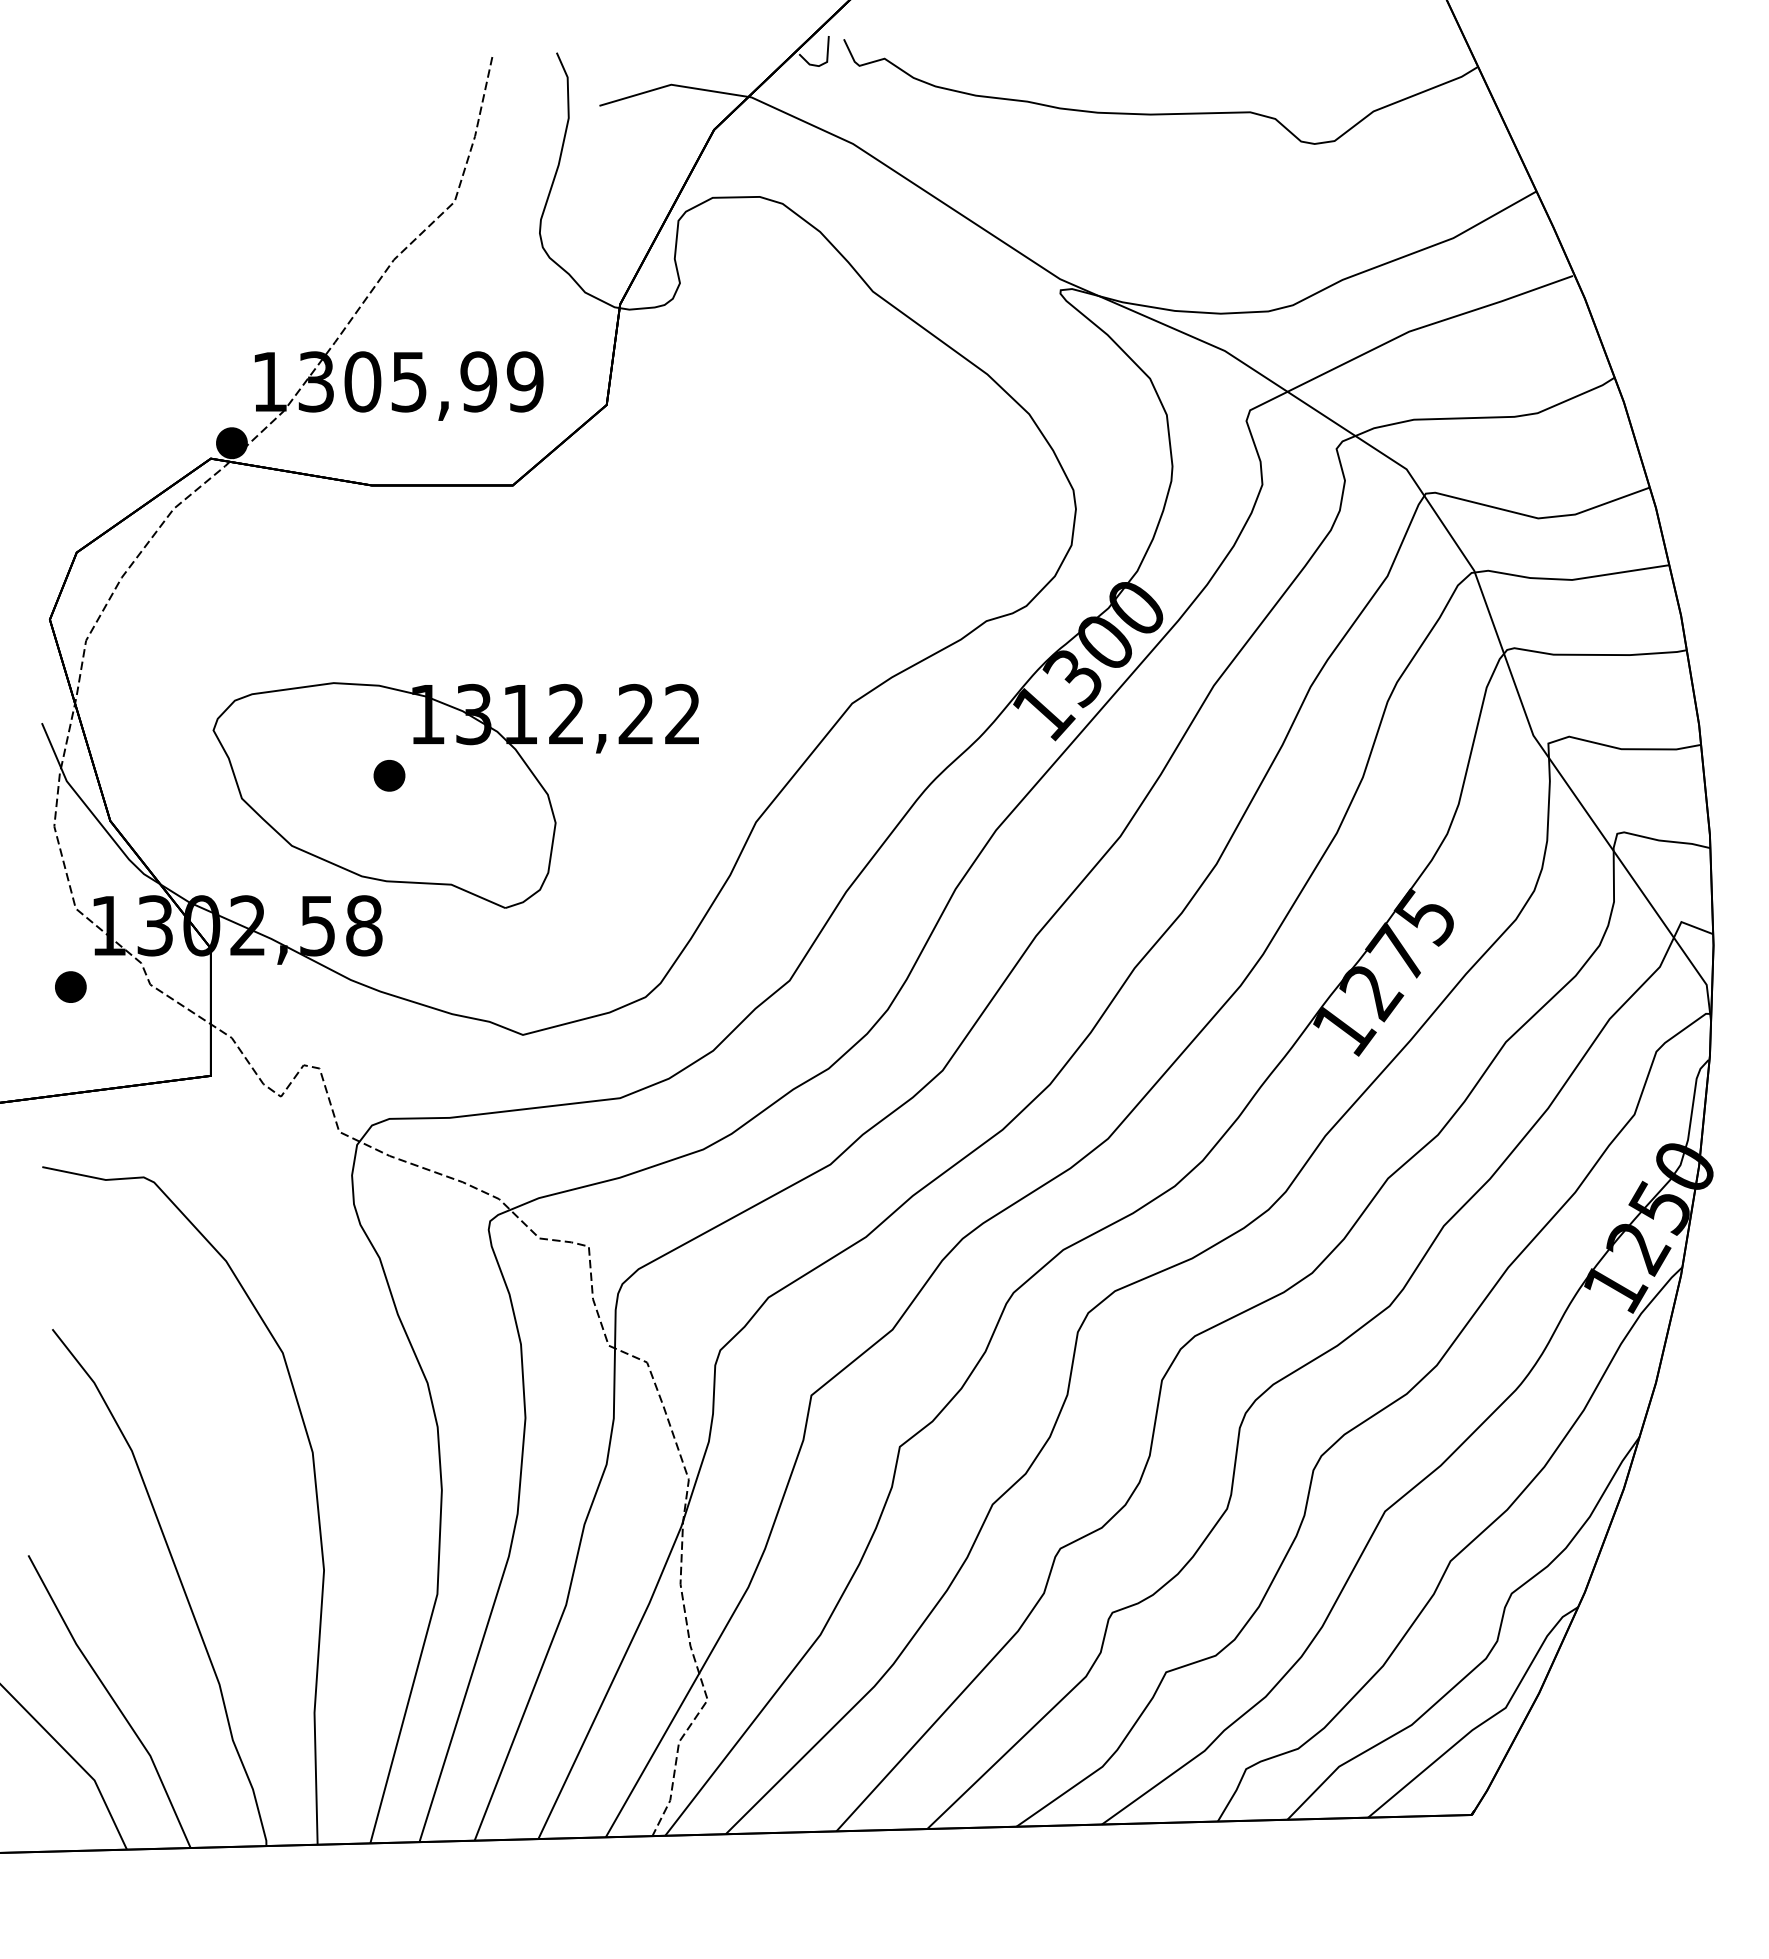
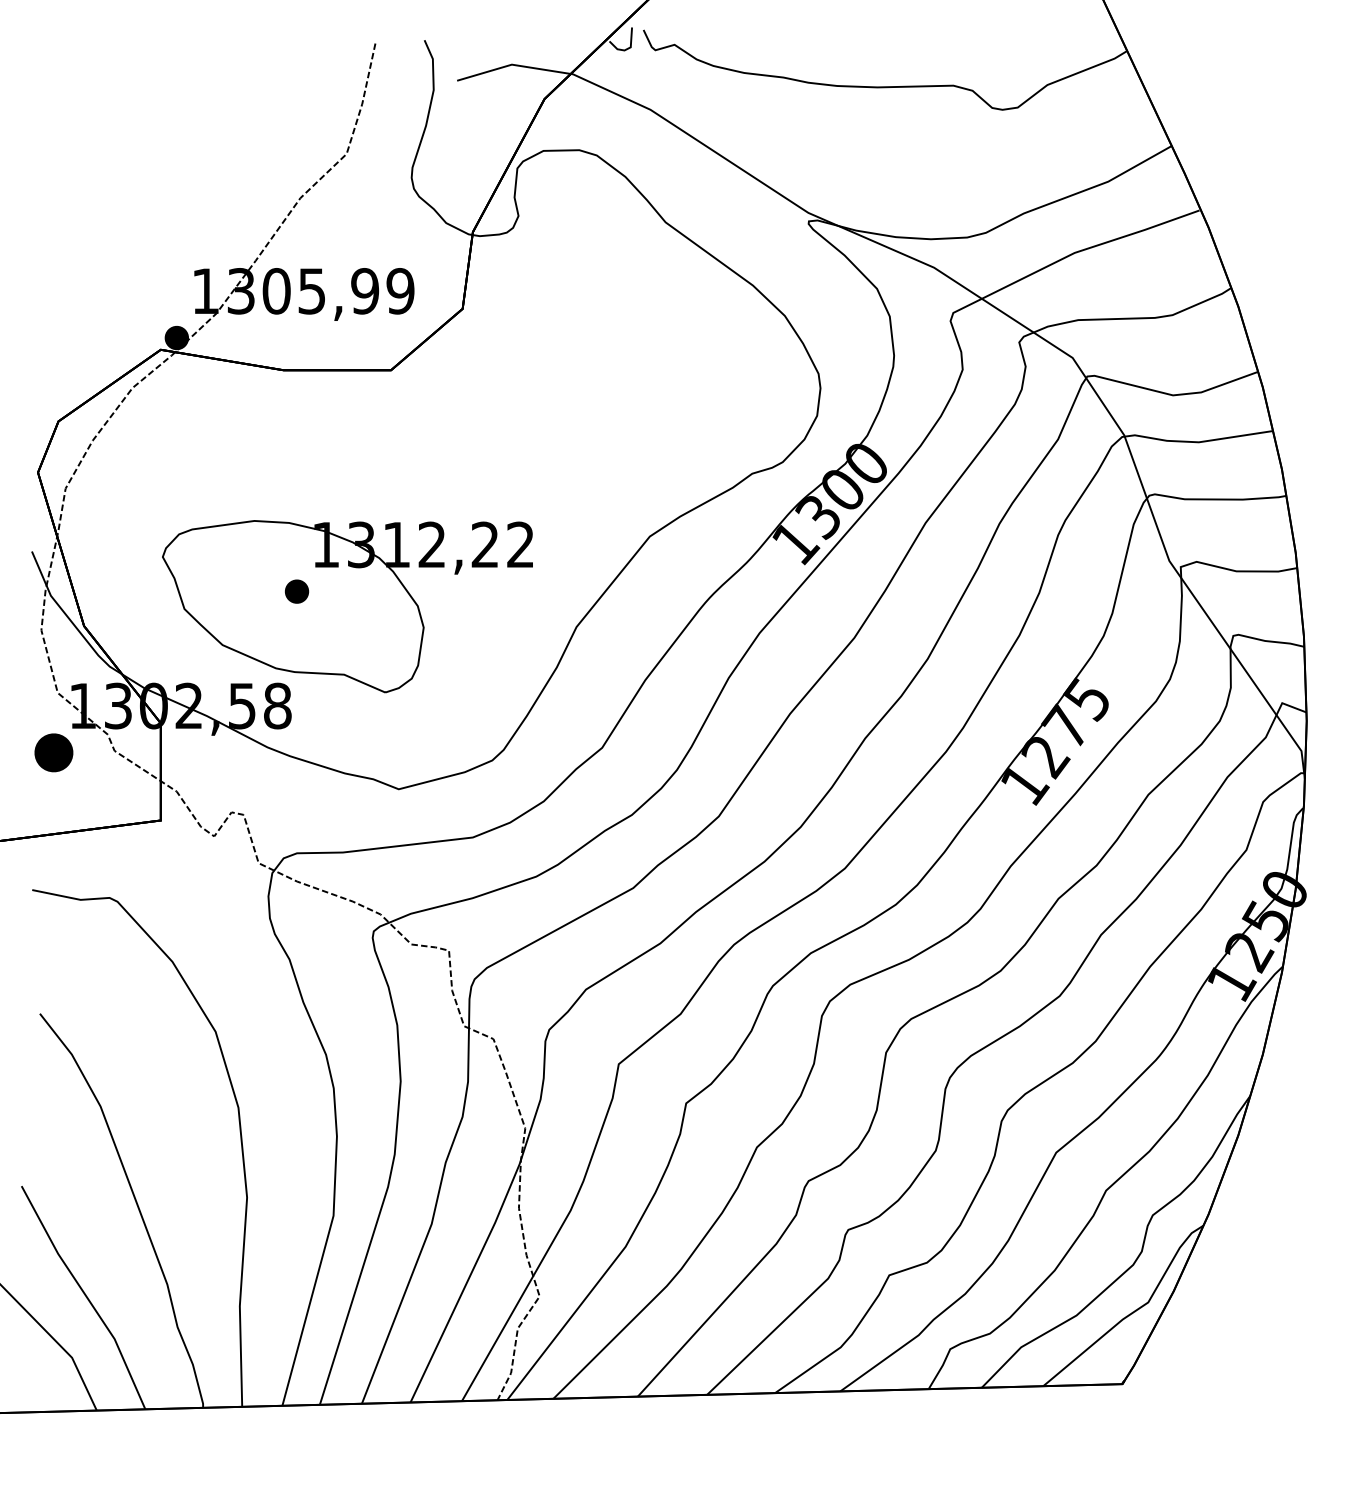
part: (70, 986) -> (53, 752), size x1.6

